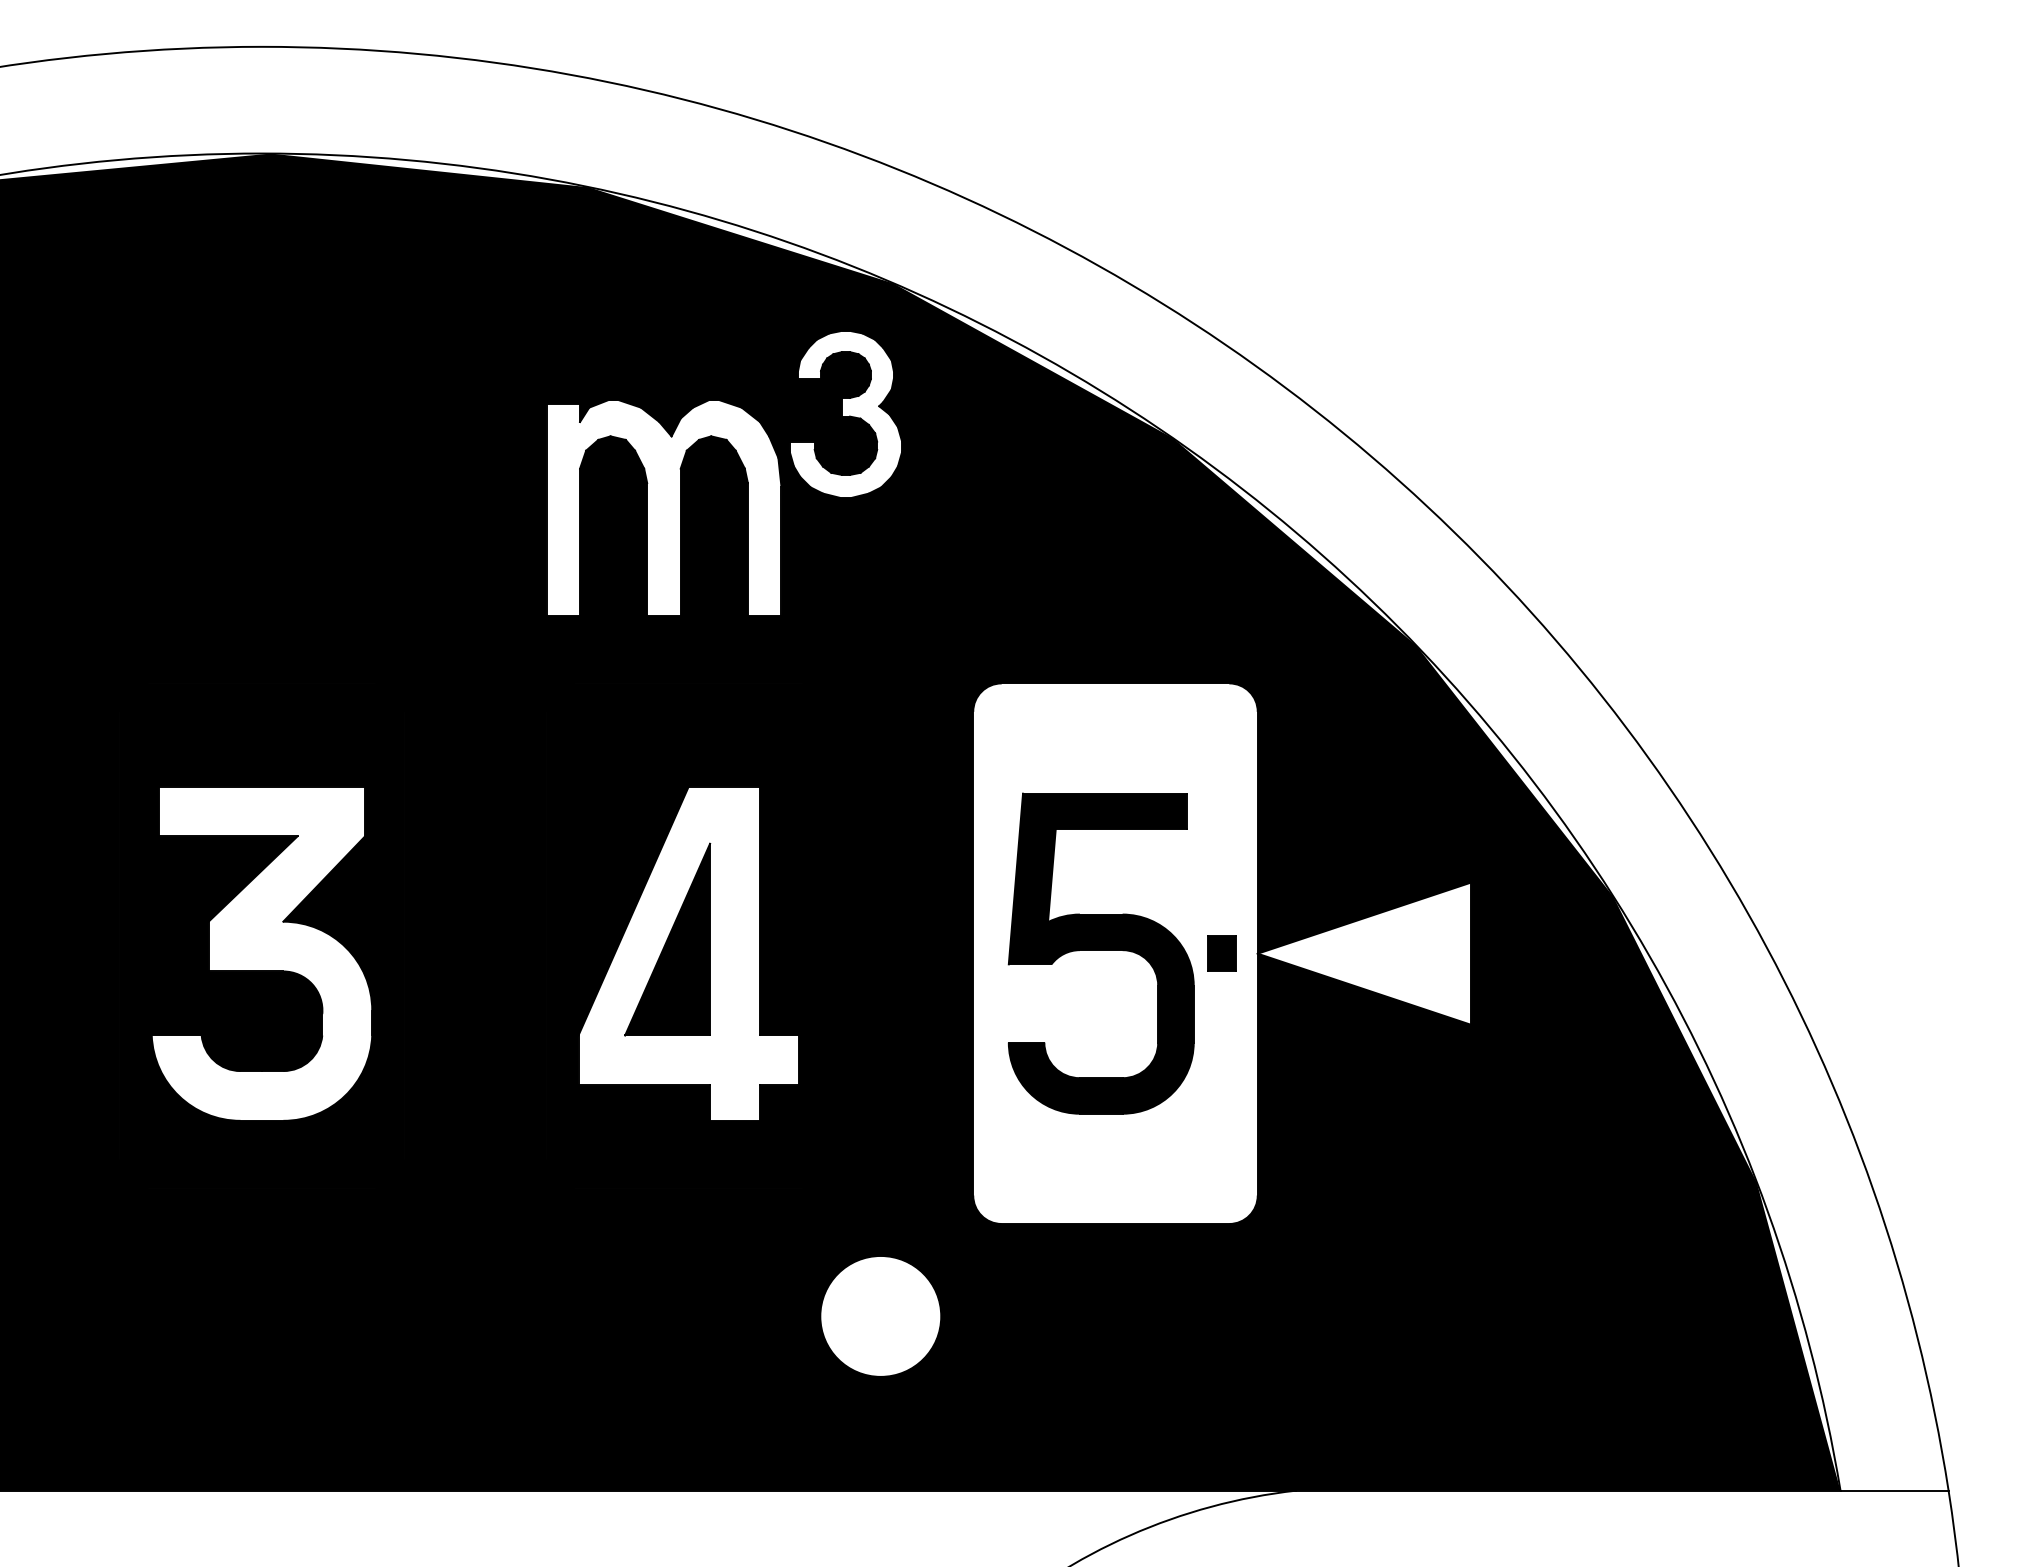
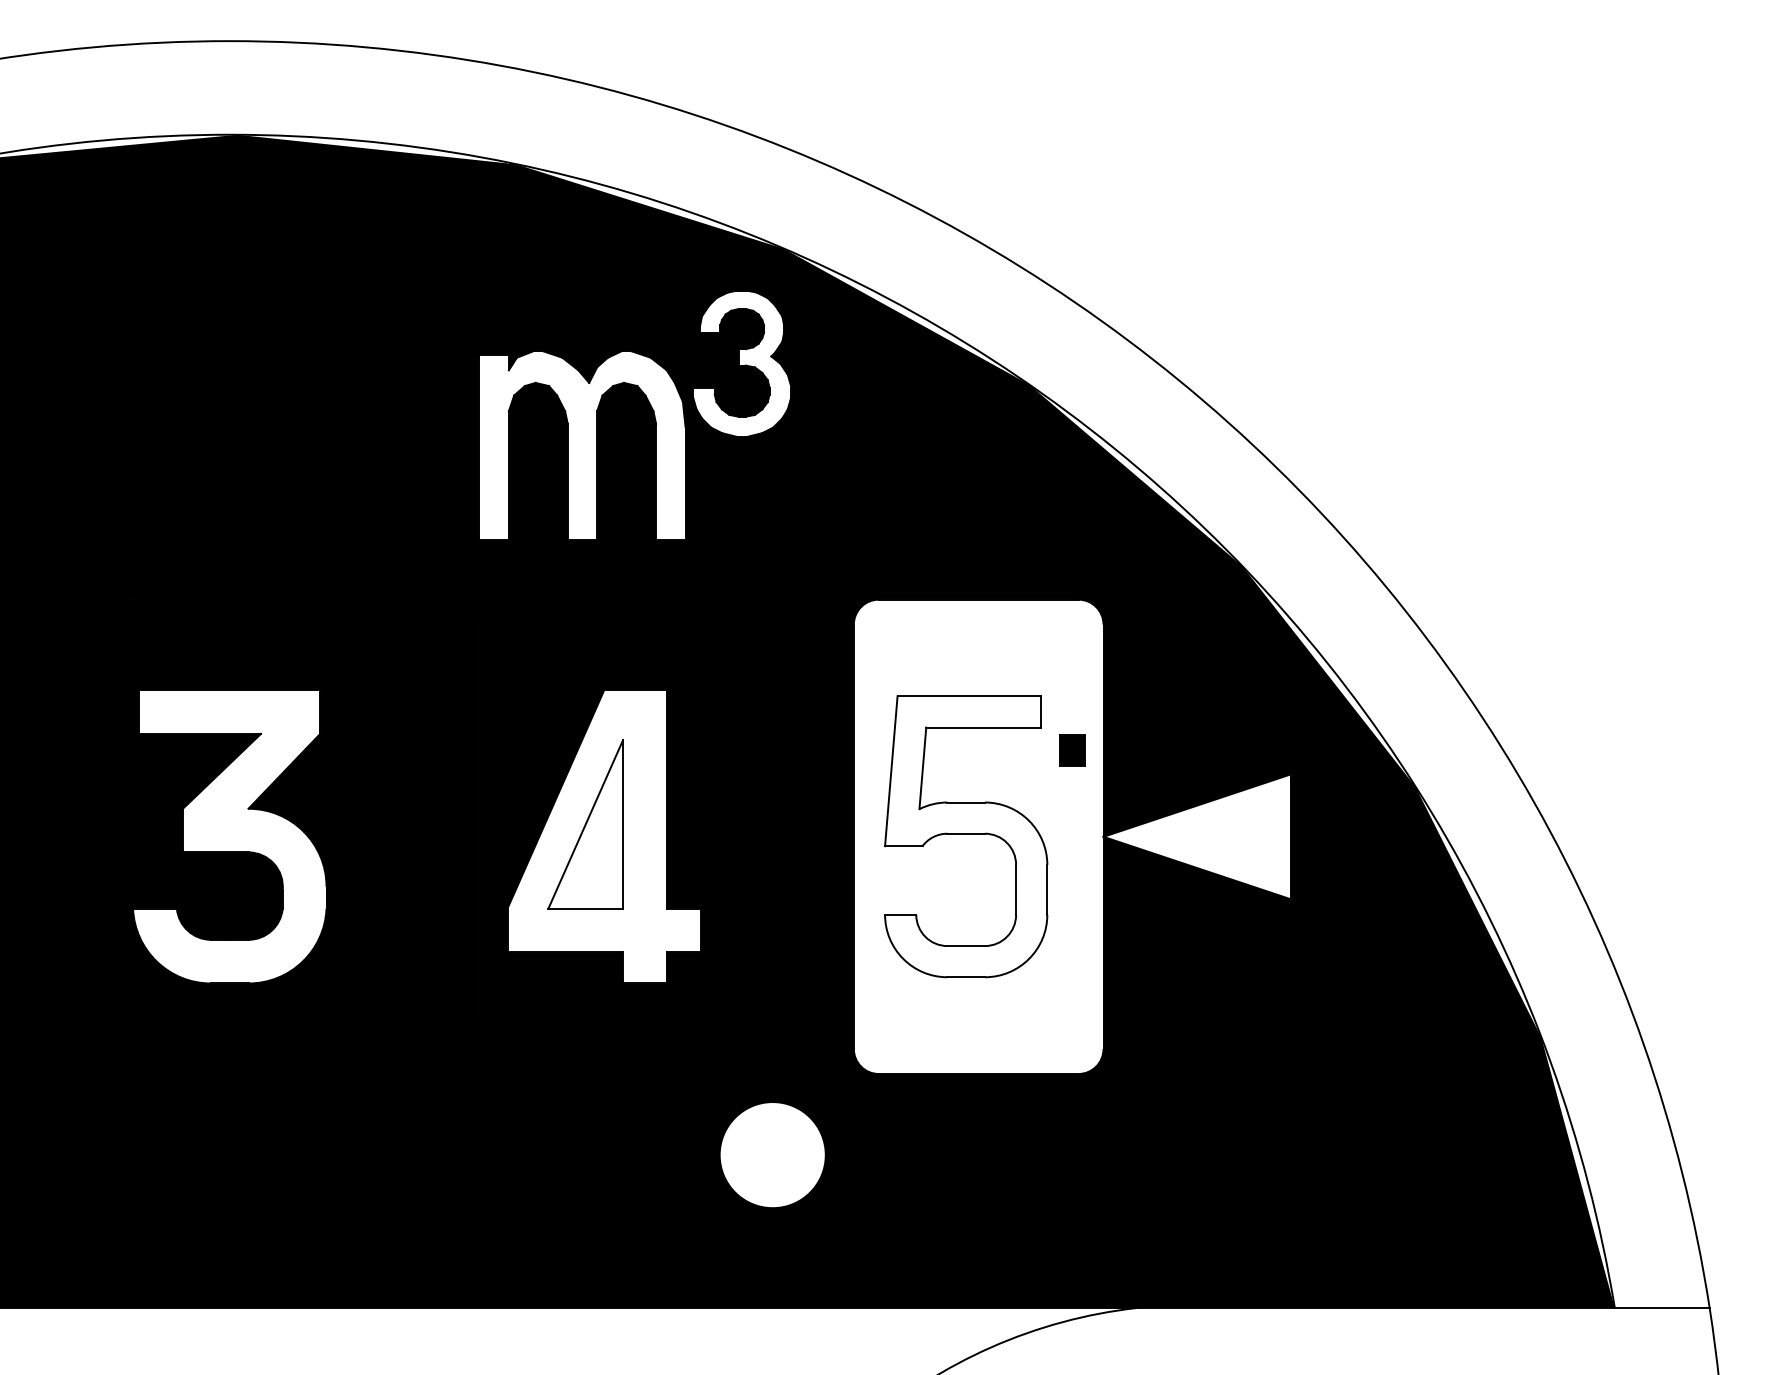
fill: (667, 939) -> (585, 824), removed
fill: (1101, 953) -> (966, 836), removed
part: (1222, 953) -> (1072, 750), moved

